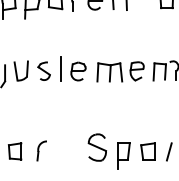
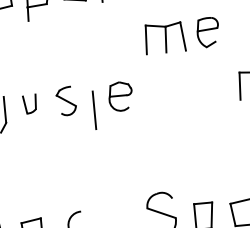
line: (60, 68) -> (93, 110), moved
part: (20, 70) -> (28, 103), size x0.6
part: (120, 71) -> (181, 35), moved

